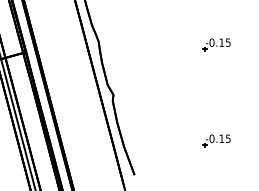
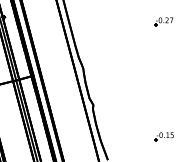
part: (215, 44) -> (163, 70), removed

